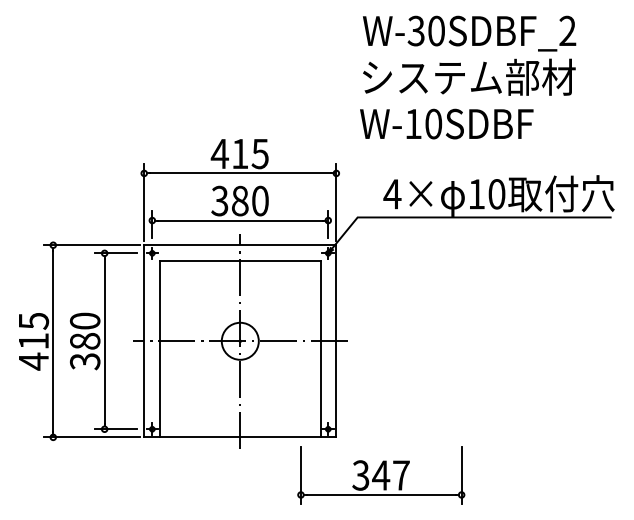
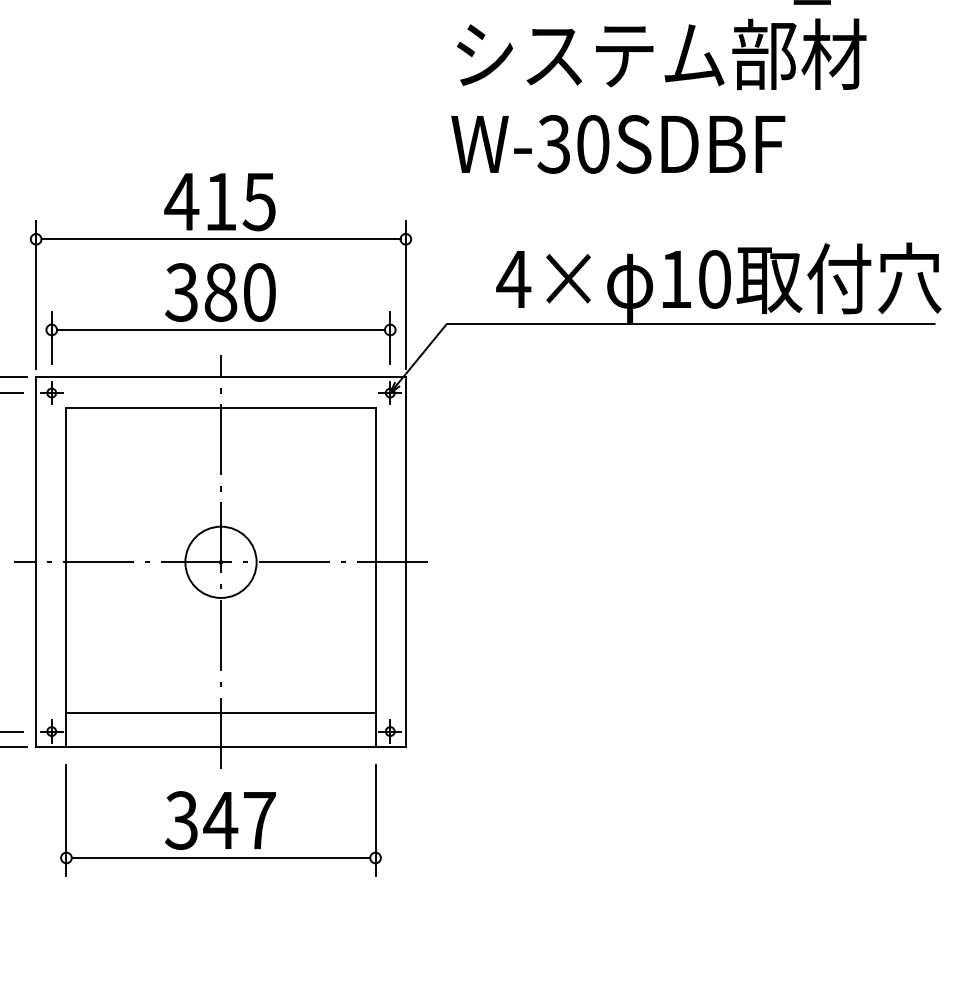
text: (412, 123) -> (552, 143), W-10SDBF -> W-30SDBF
line: (239, 419) -> (219, 712), added
part: (381, 475) -> (221, 820), moved

